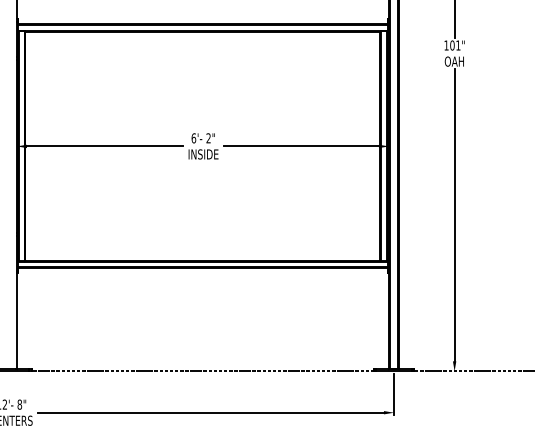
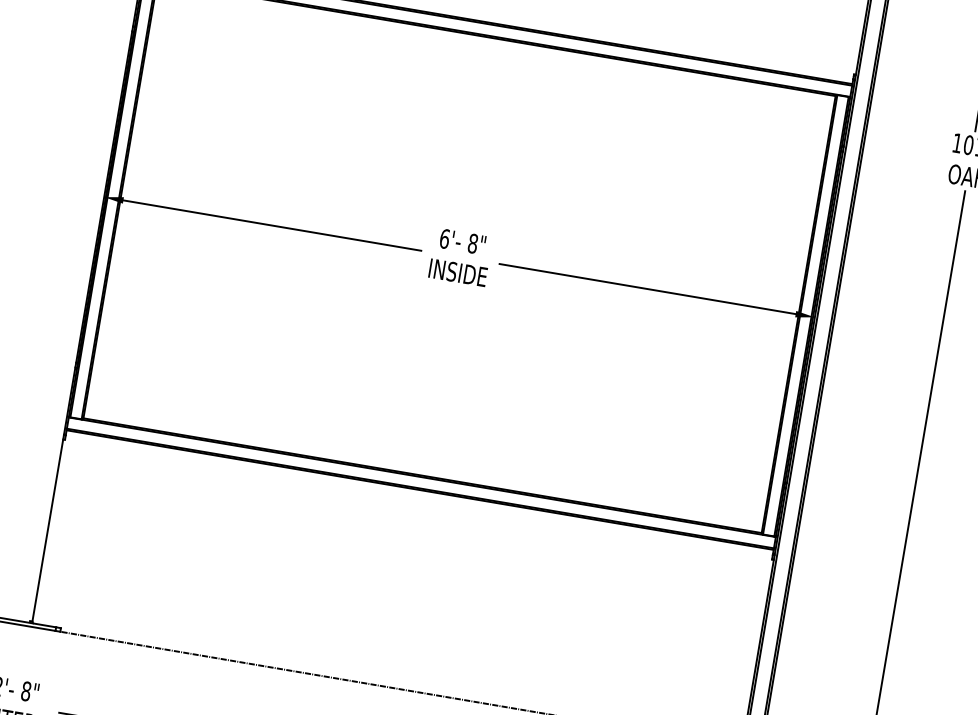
text: (208, 138) -> (472, 243), 2" -> 8"

